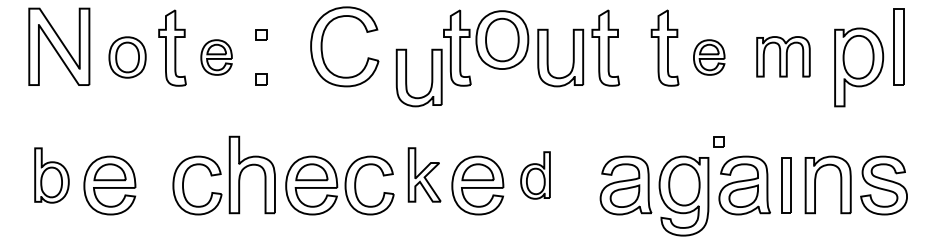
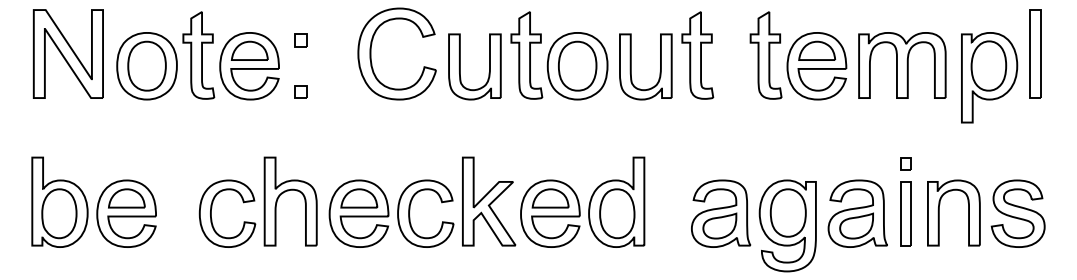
part: (502, 40) -> (577, 66), moved
part: (783, 56) -> (902, 65), size x1.43
part: (127, 57) -> (146, 66), size x1.43
part: (216, 57) -> (249, 66), size x1.67
part: (708, 57) -> (816, 66), size x1.67
part: (406, 77) -> (460, 66), moved
part: (718, 141) -> (905, 163), moved
part: (51, 174) -> (59, 201), size x1.43
part: (424, 174) -> (489, 201), size x1.43
part: (535, 174) -> (616, 201), size x1.67

